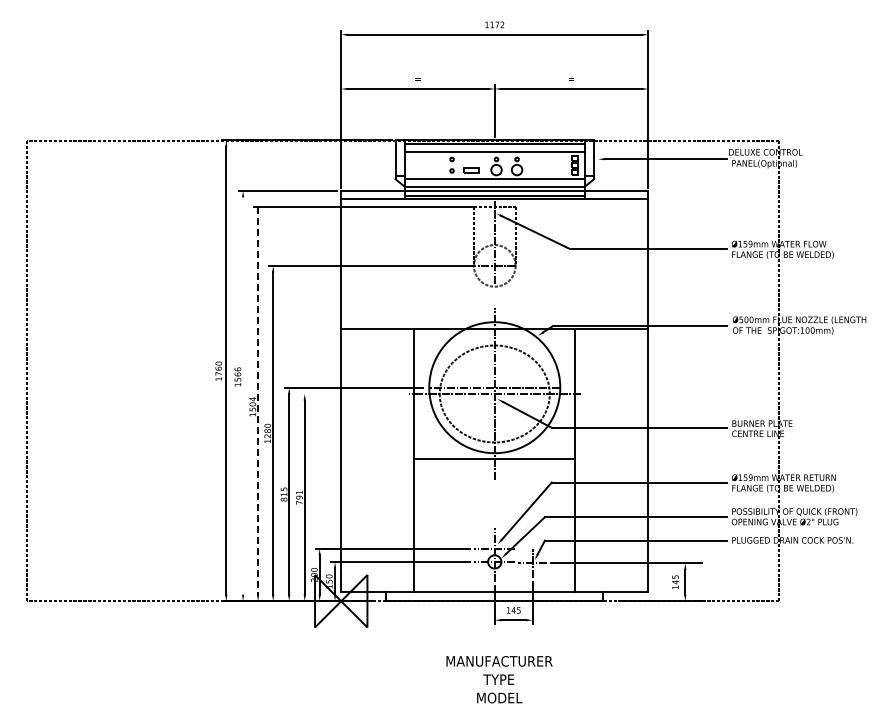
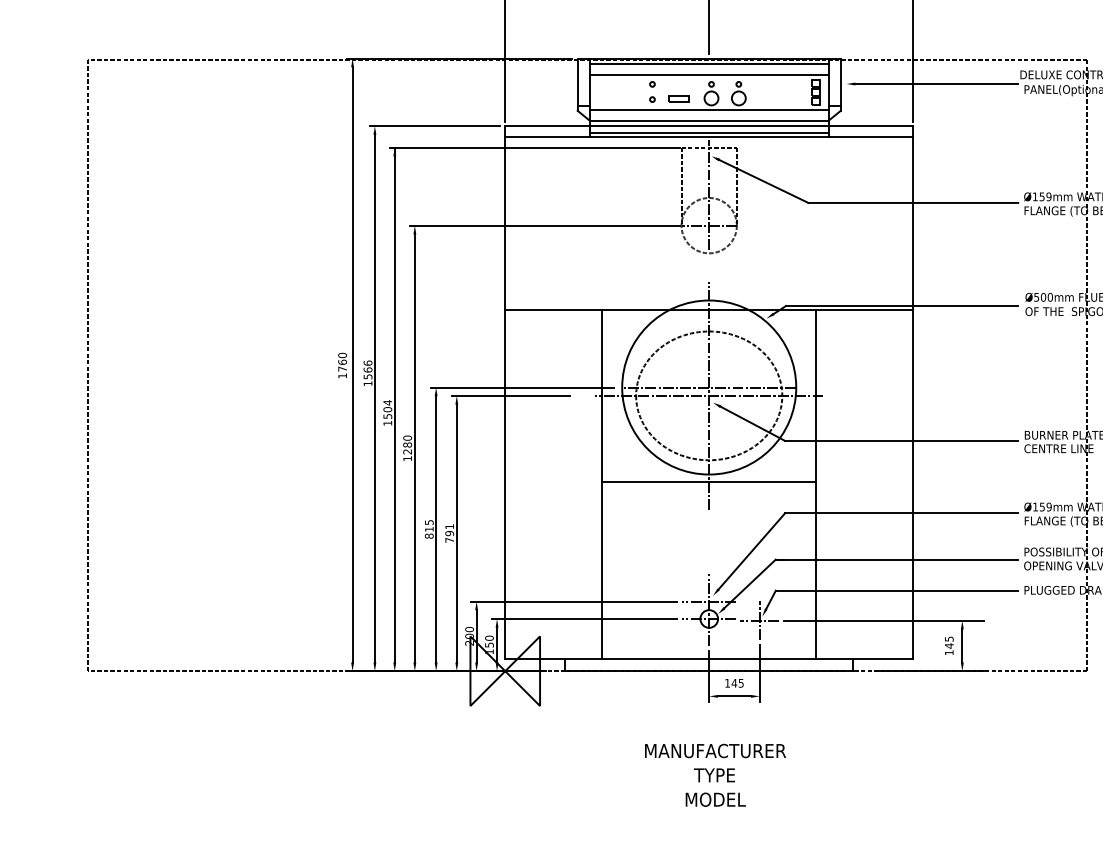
line: (344, 394) -> (509, 396), added
line: (243, 395) -> (375, 397), added
line: (258, 400) -> (395, 404), dashed -> solid

